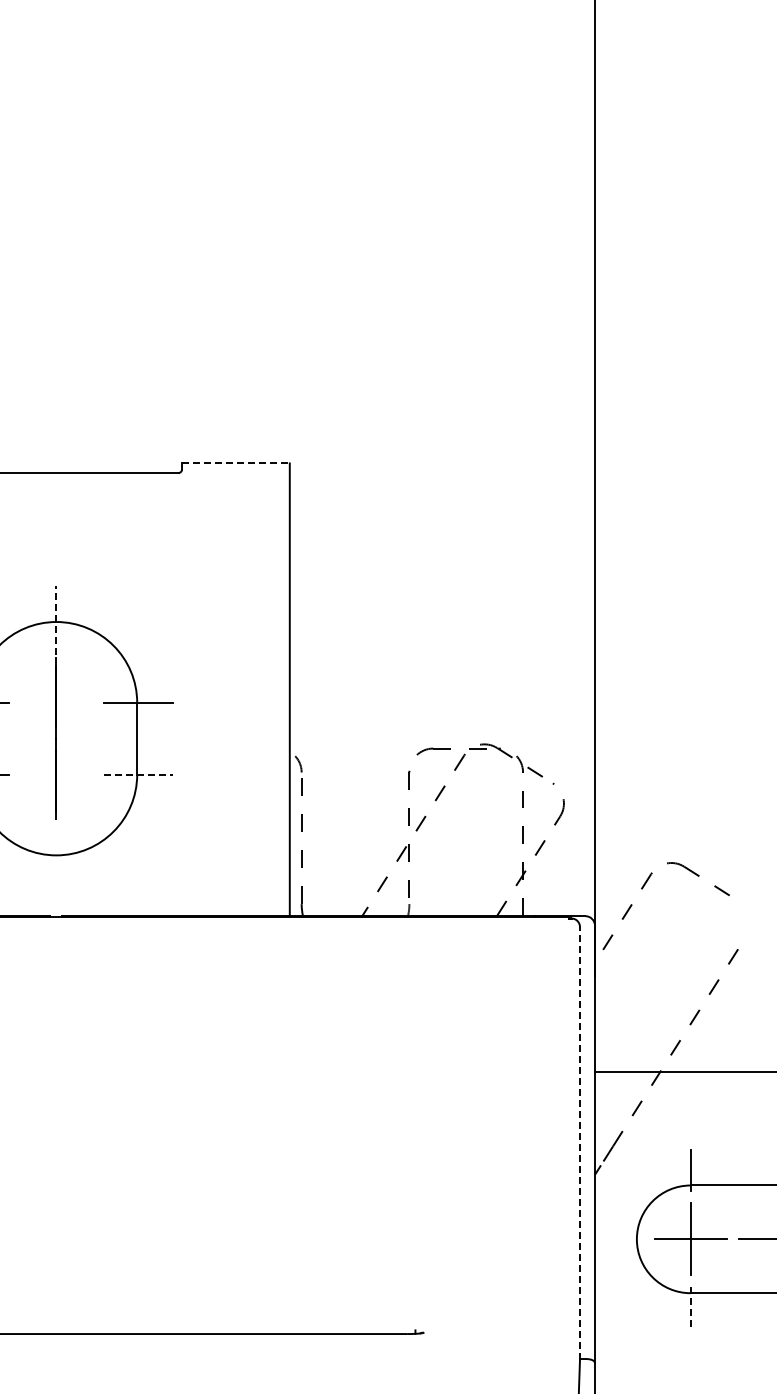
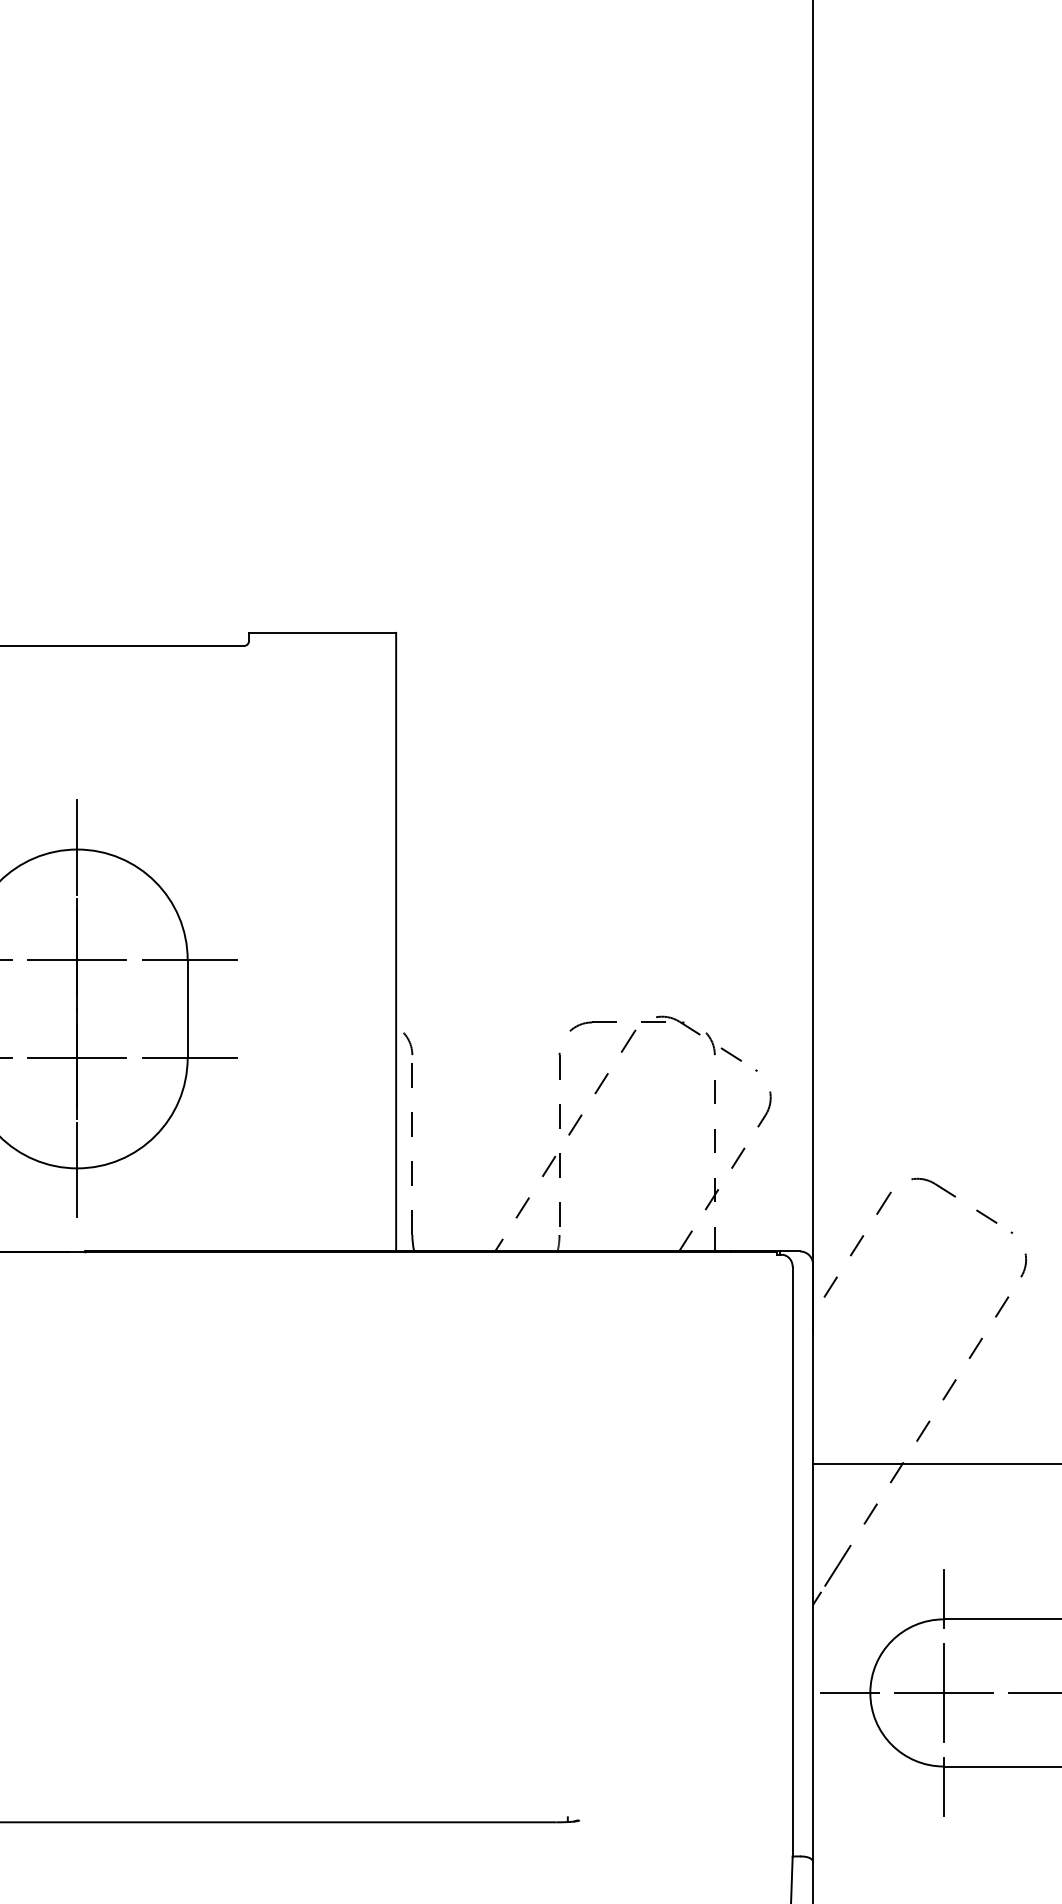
line: (235, 463) -> (321, 632), dashed -> solid
line: (56, 620) -> (77, 847), dashed -> solid
line: (56, 702) -> (77, 959), added
line: (56, 774) -> (77, 1057), added
line: (139, 774) -> (190, 1057), dashed -> solid
line: (56, 856) -> (77, 1169), added
arc: (749, 918) -> (1024, 1254), added
line: (580, 1143) -> (793, 1562), dashed -> solid
line: (621, 1239) -> (849, 1693), added
line: (690, 1308) -> (943, 1787), dashed -> solid

